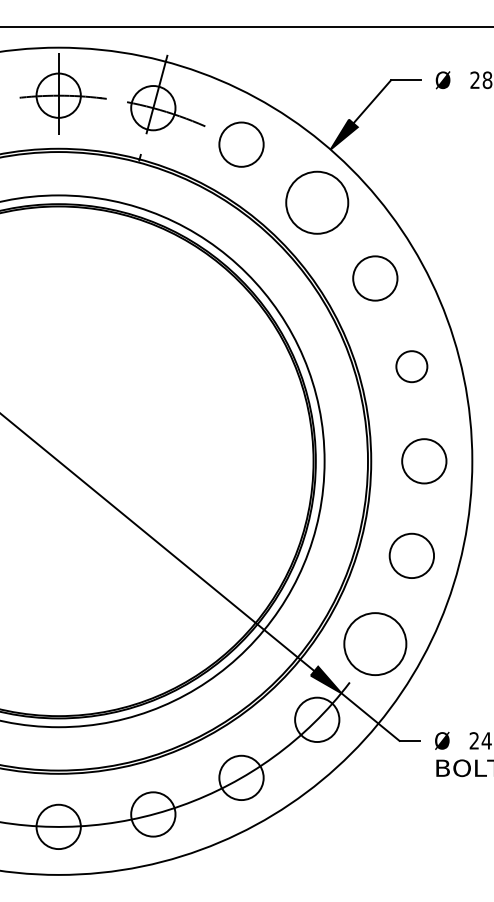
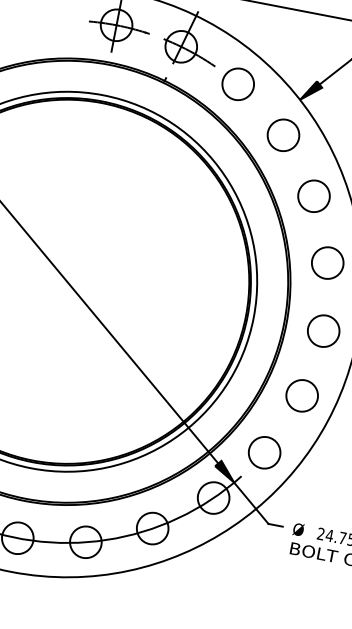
circle: (317, 202) -> (283, 135), size x0.71
circle: (411, 366) -> (327, 262), size x1.43
circle: (375, 643) -> (264, 452), size x0.71

